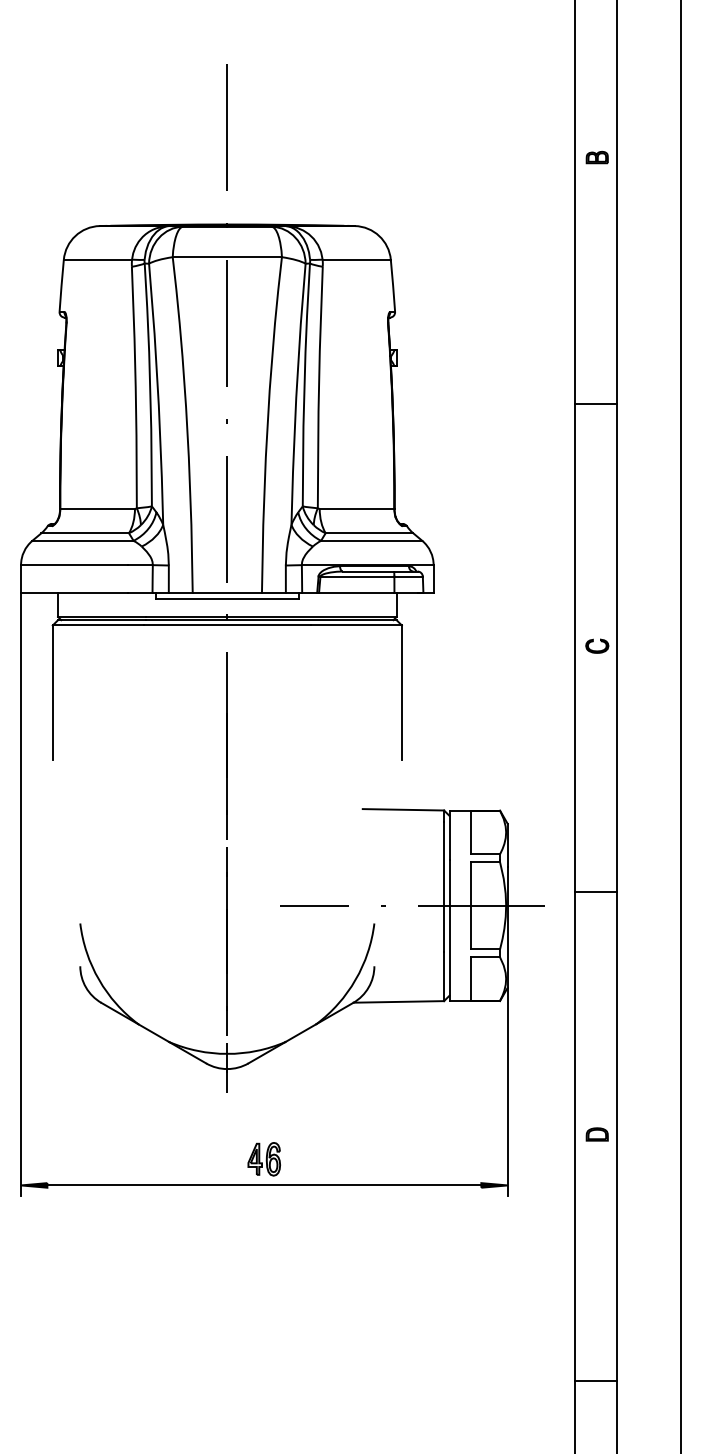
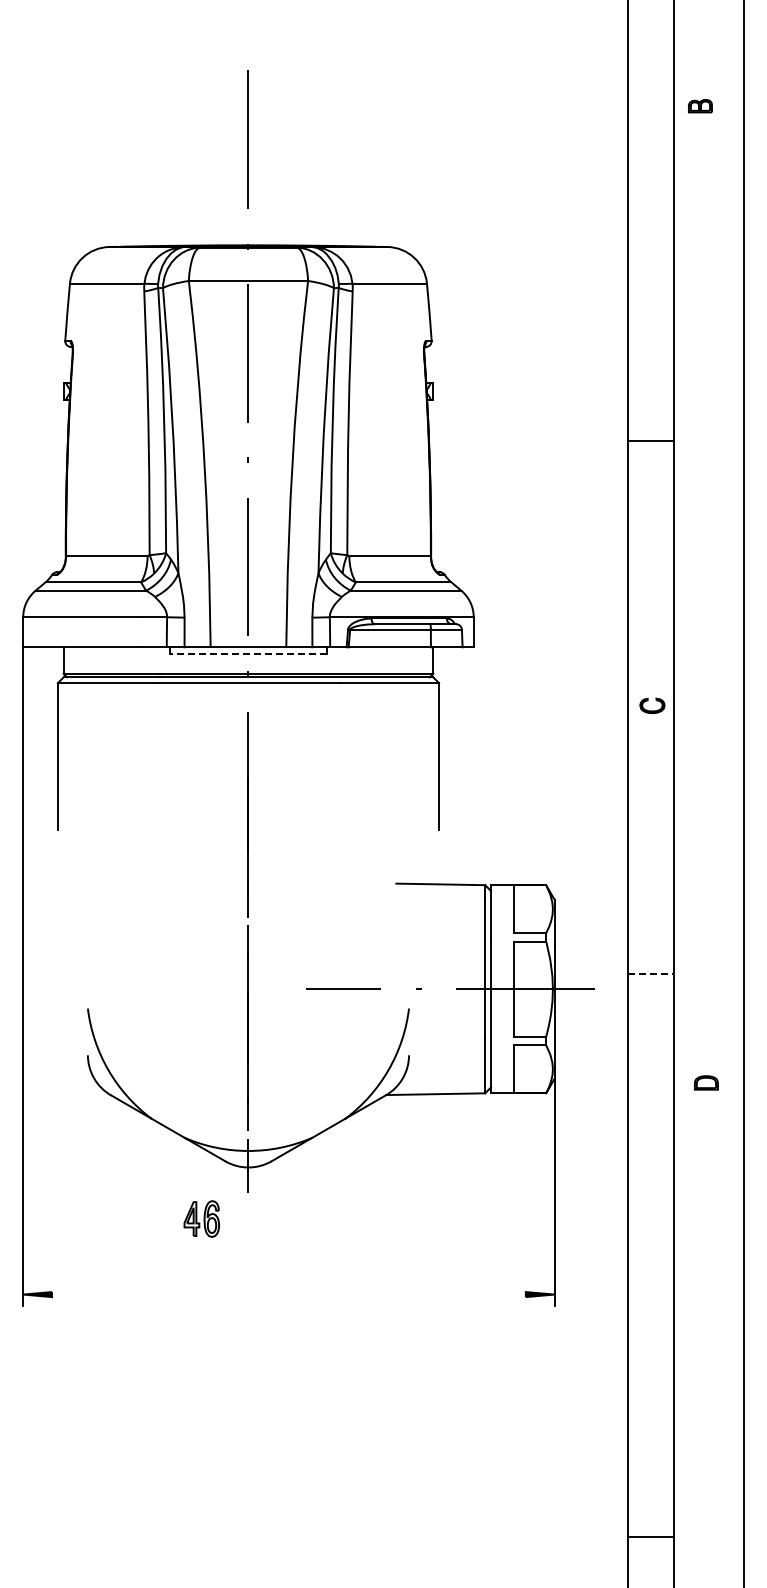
part: (597, 157) -> (700, 106), moved
line: (226, 599) -> (247, 654), solid -> dashed
line: (596, 892) -> (651, 974), solid -> dashed
part: (597, 1134) -> (706, 1082), moved
part: (263, 1158) -> (201, 1218), moved
line: (263, 1185) -> (288, 1294), removed
line: (596, 1380) -> (651, 1536), moved

